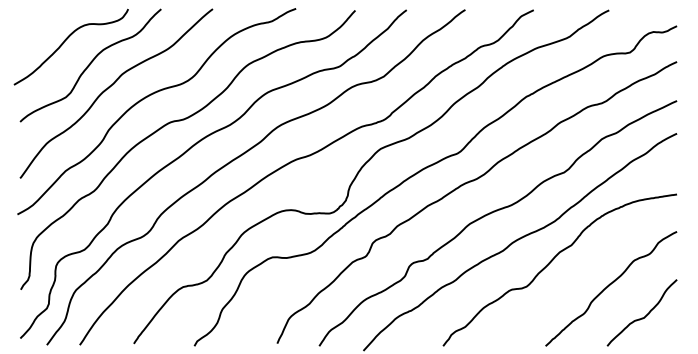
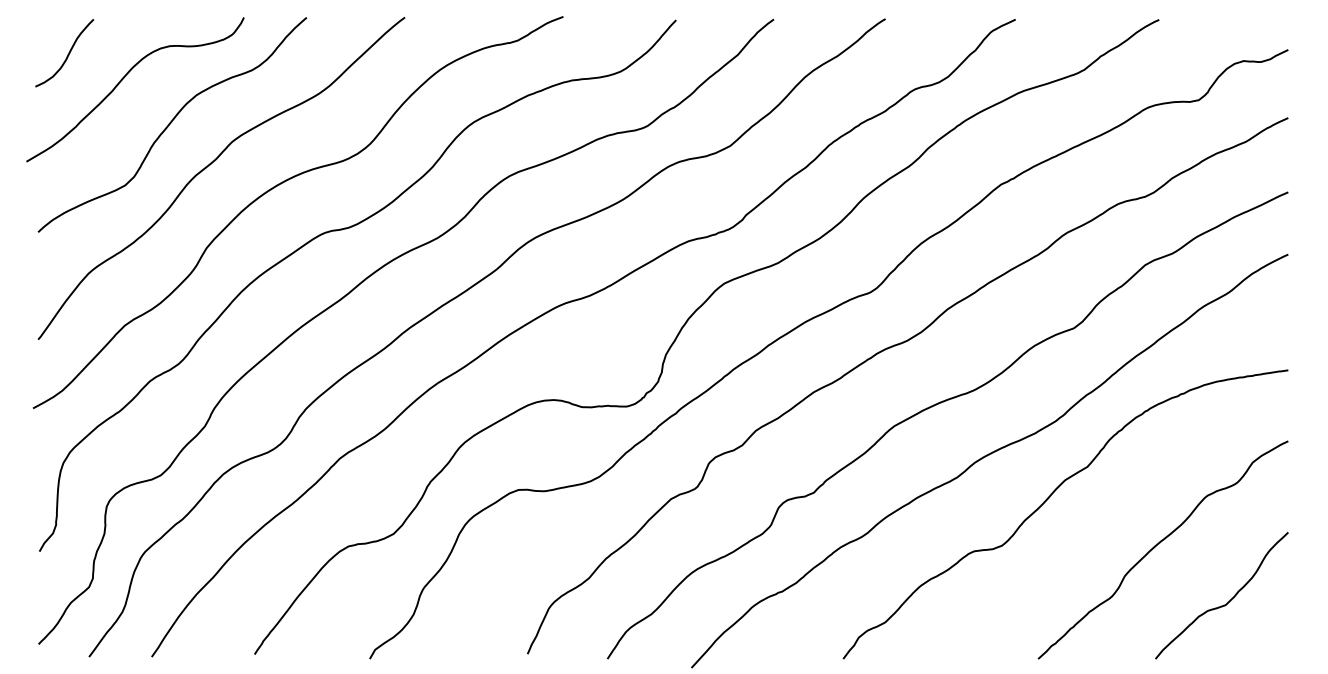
curve: (35, 27) -> (67, 52), added

